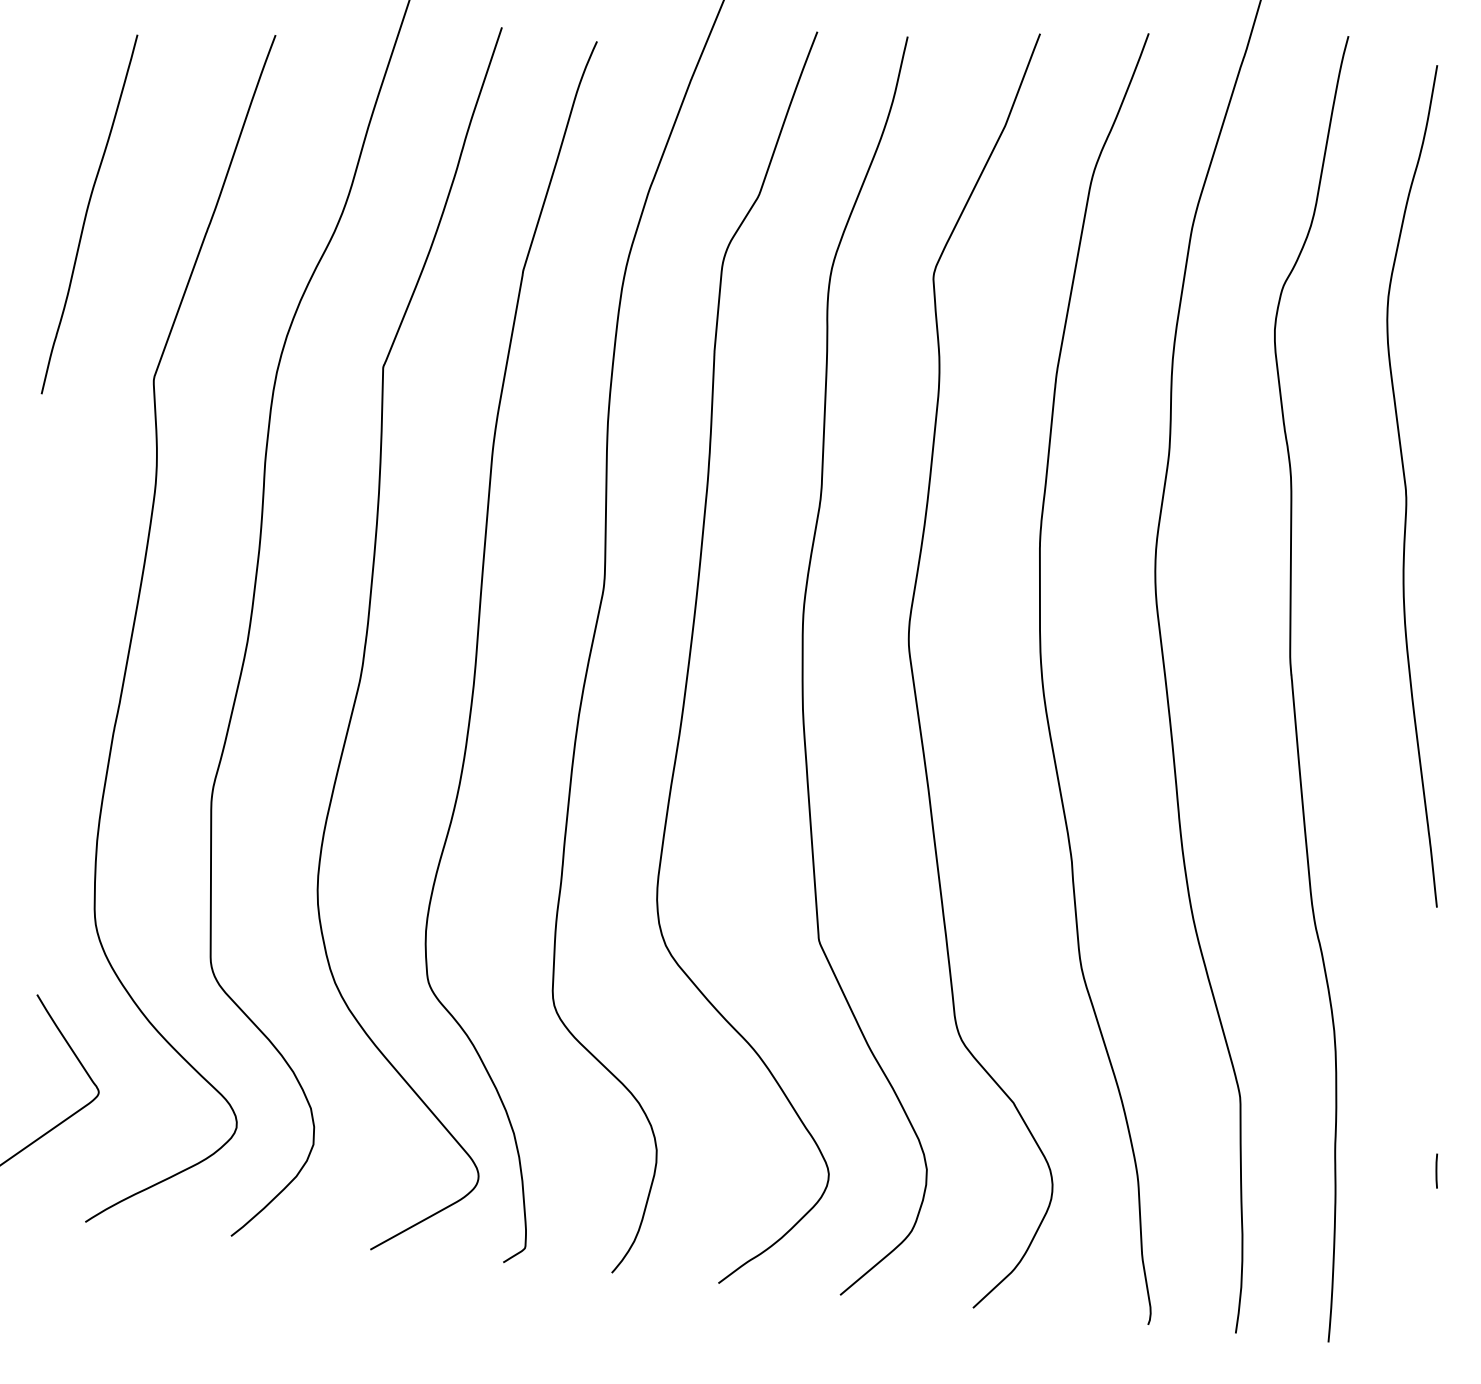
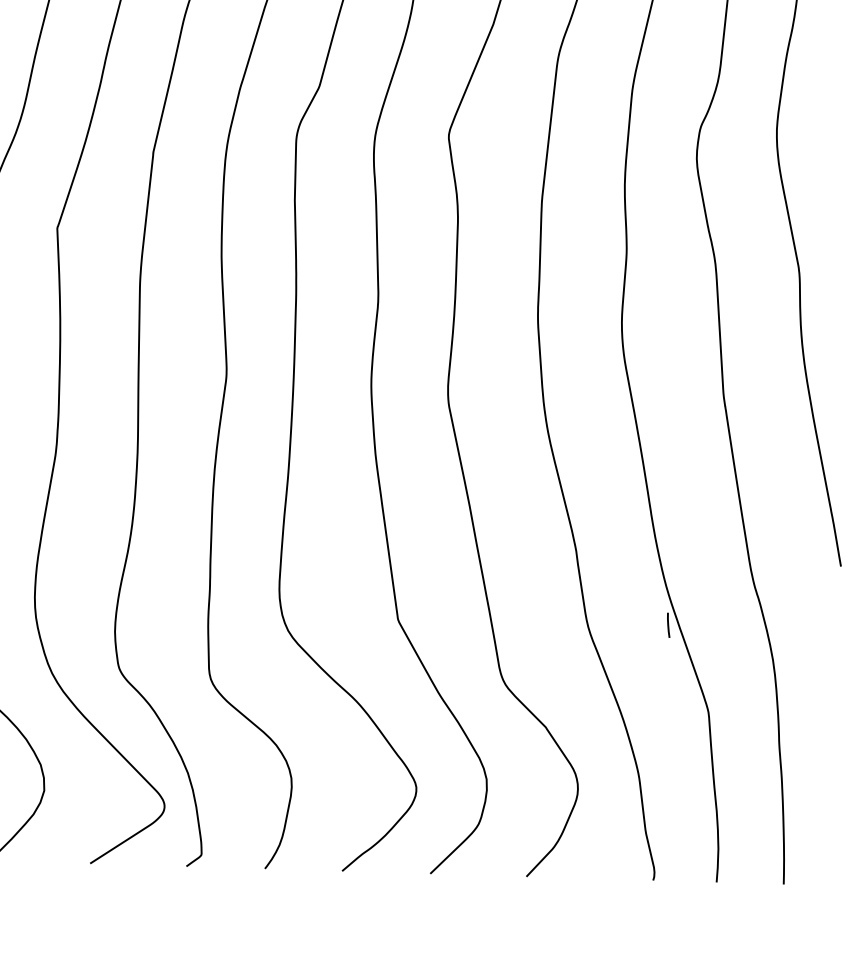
line: (1436, 1170) -> (668, 624), moved

